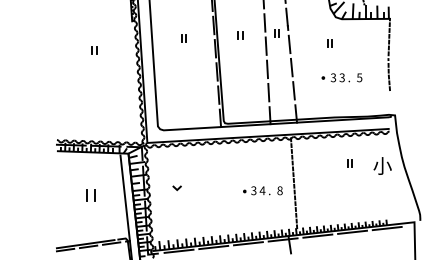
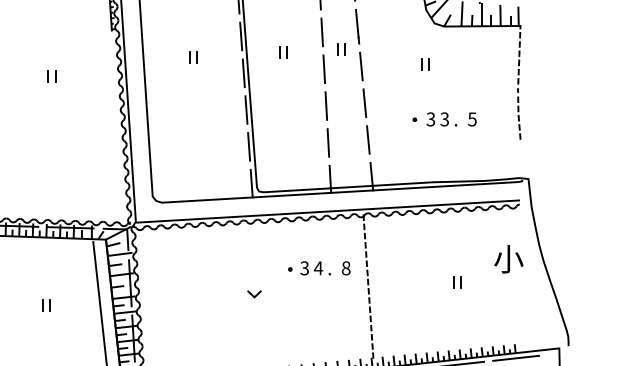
part: (349, 163) -> (456, 282), moved
line: (176, 188) -> (253, 294), moved
part: (262, 190) -> (318, 267), moved
part: (90, 195) -> (45, 305), size x0.62

